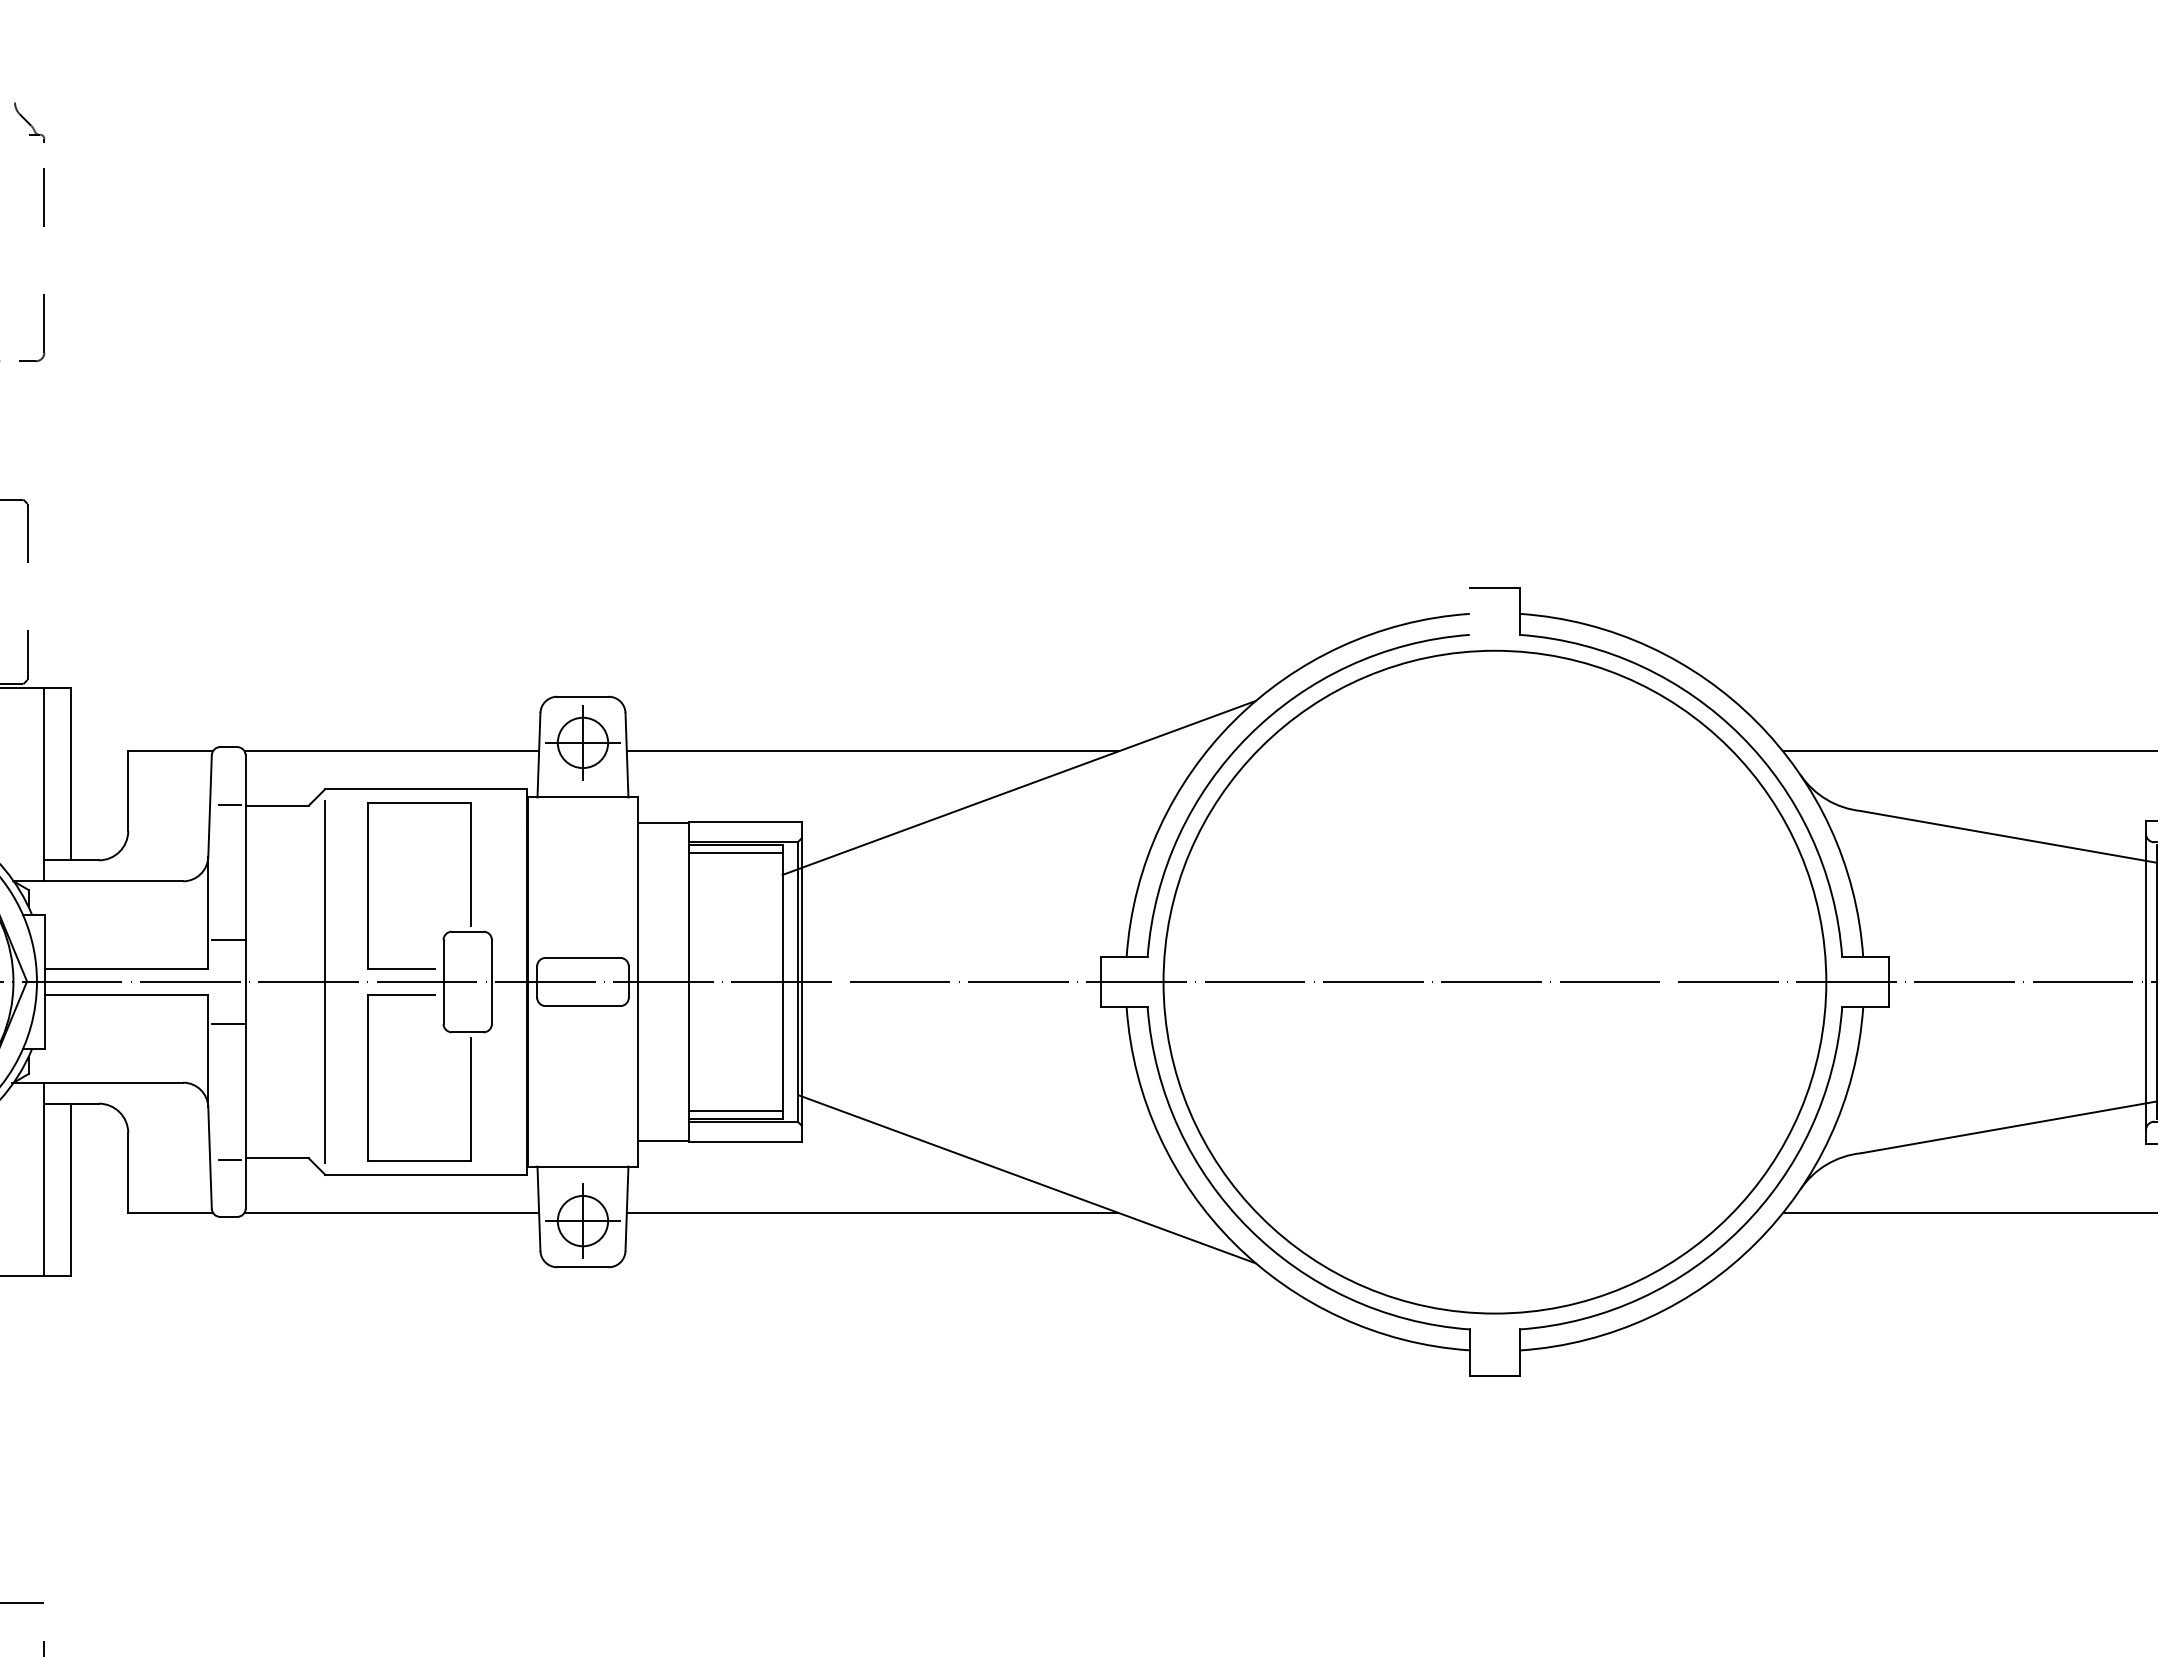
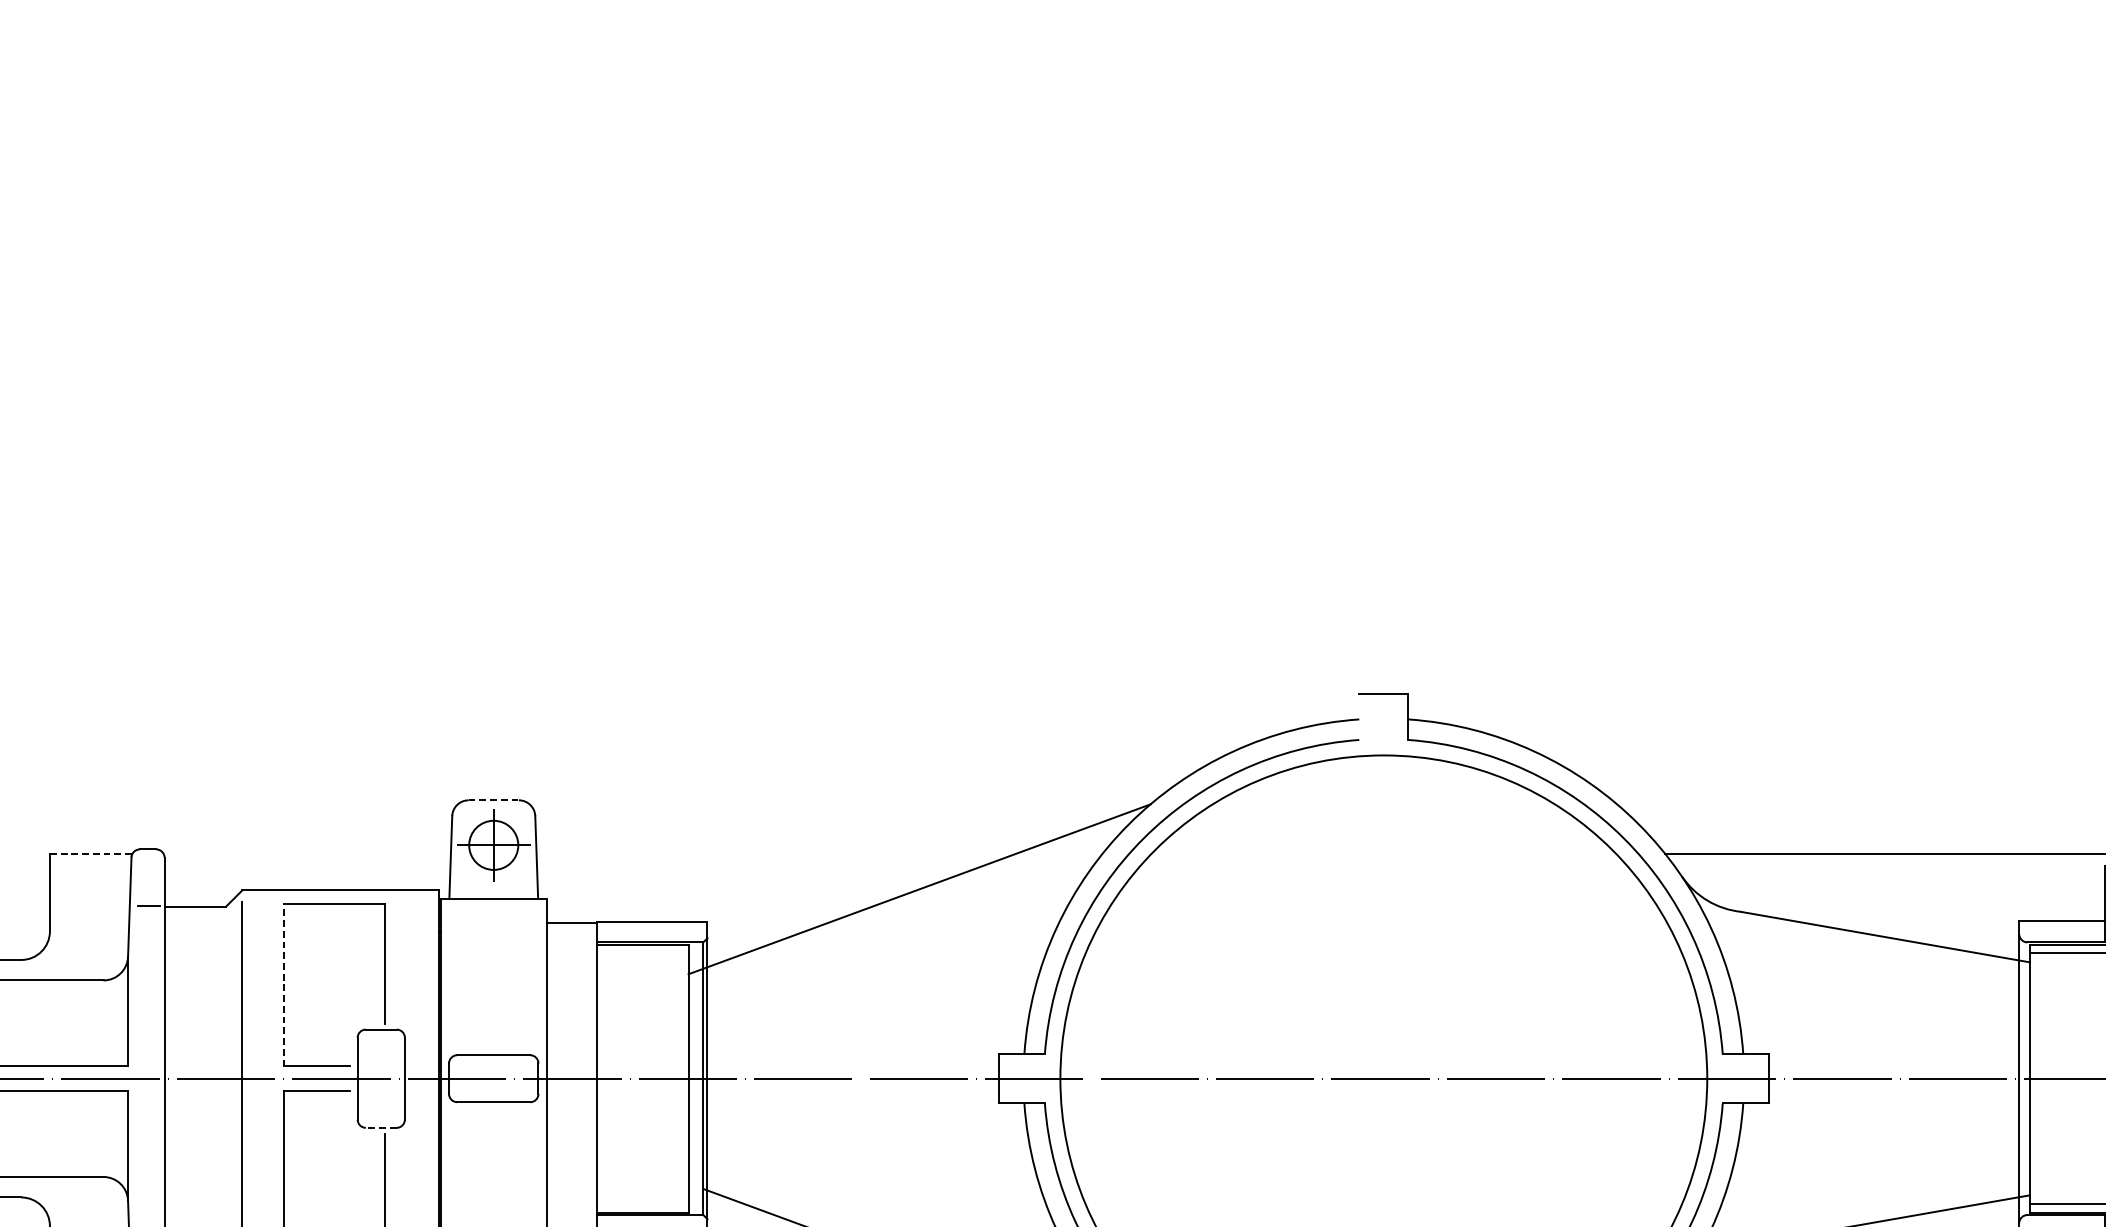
line: (582, 696) -> (493, 800), solid -> dashed
line: (171, 751) -> (92, 853), solid -> dashed
line: (392, 751) -> (307, 853), removed
line: (872, 751) -> (776, 853), removed
line: (735, 853) -> (642, 953), removed
line: (368, 886) -> (284, 985), solid -> dashed
line: (228, 940) -> (147, 1038), removed
line: (228, 1023) -> (147, 1119), removed
line: (467, 1032) -> (381, 1127), solid -> dashed
line: (735, 1110) -> (642, 1204), removed

